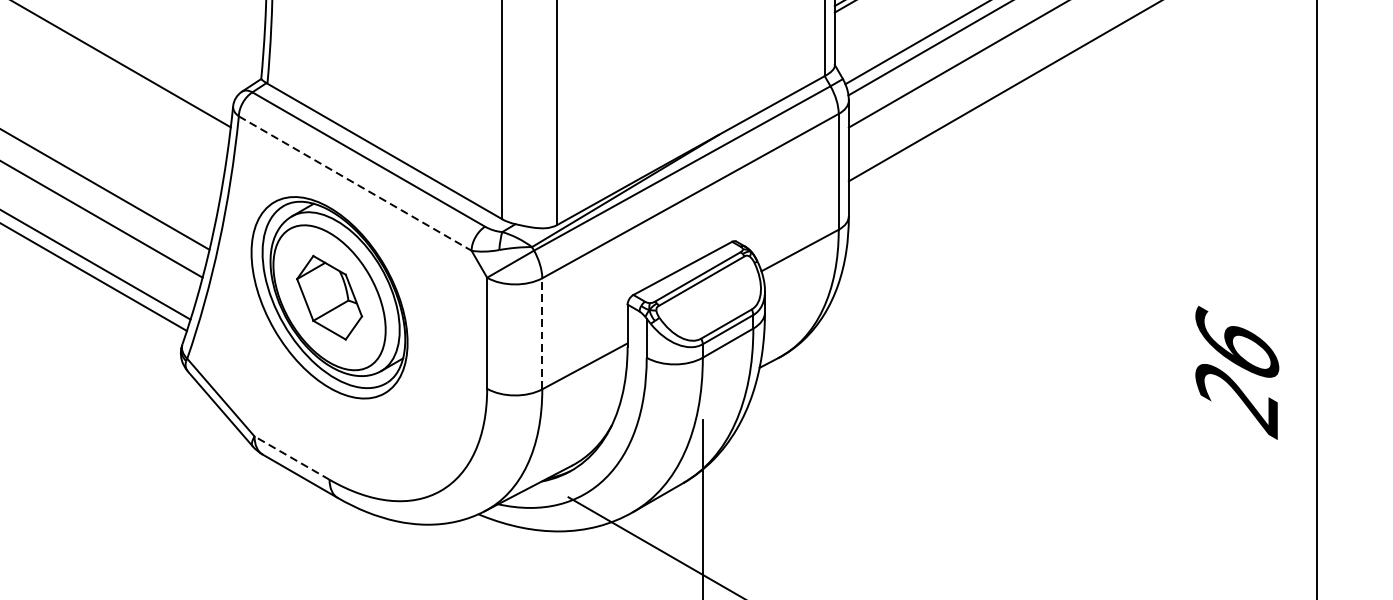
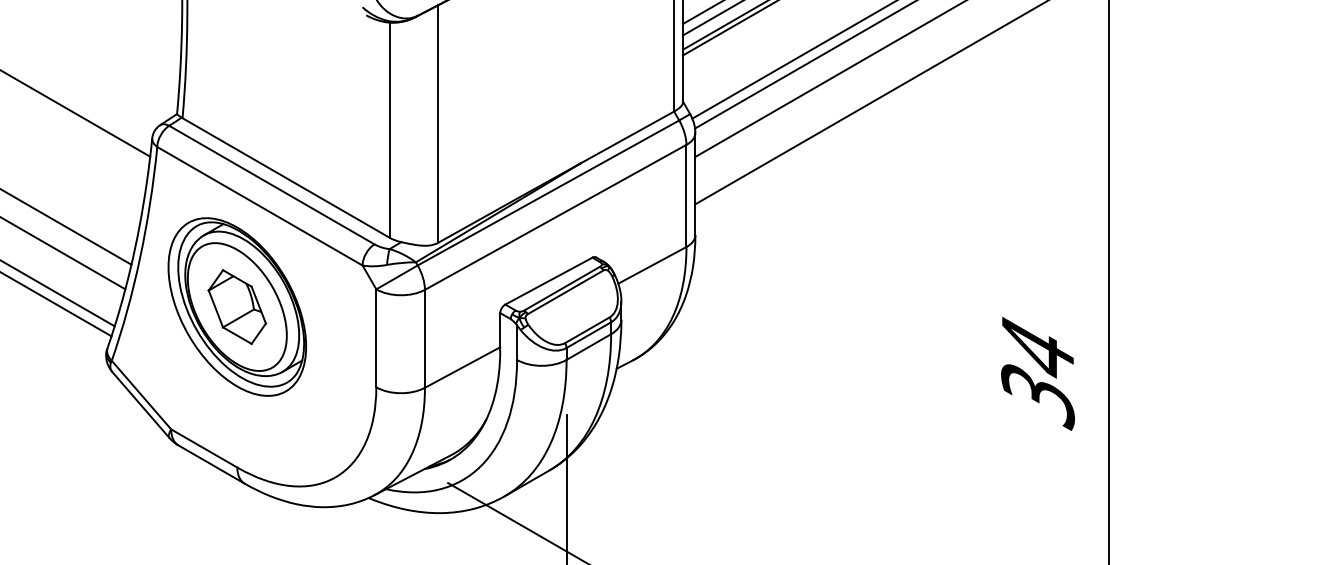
line: (354, 183) -> (259, 206), dashed -> solid
line: (541, 333) -> (424, 338), dashed -> solid
text: (1236, 373) -> (1037, 373), 26 -> 34
line: (291, 458) -> (203, 448), dashed -> solid

